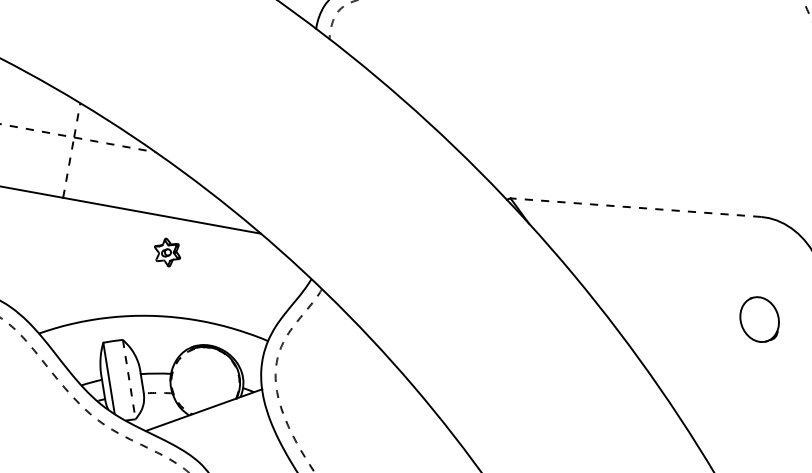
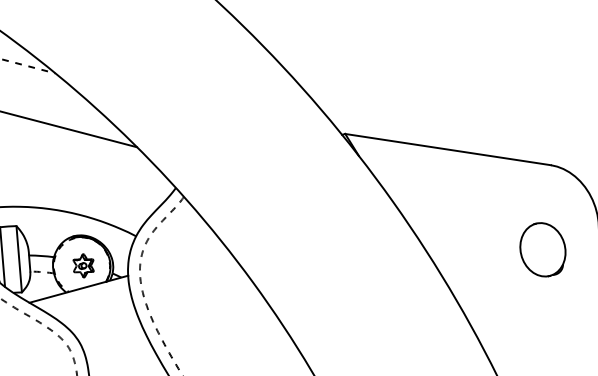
line: (635, 207) -> (447, 149), dashed -> solid
part: (167, 252) -> (83, 265), moved
part: (759, 319) -> (542, 249), size x1.43
line: (129, 380) -> (19, 260), dashed -> solid

